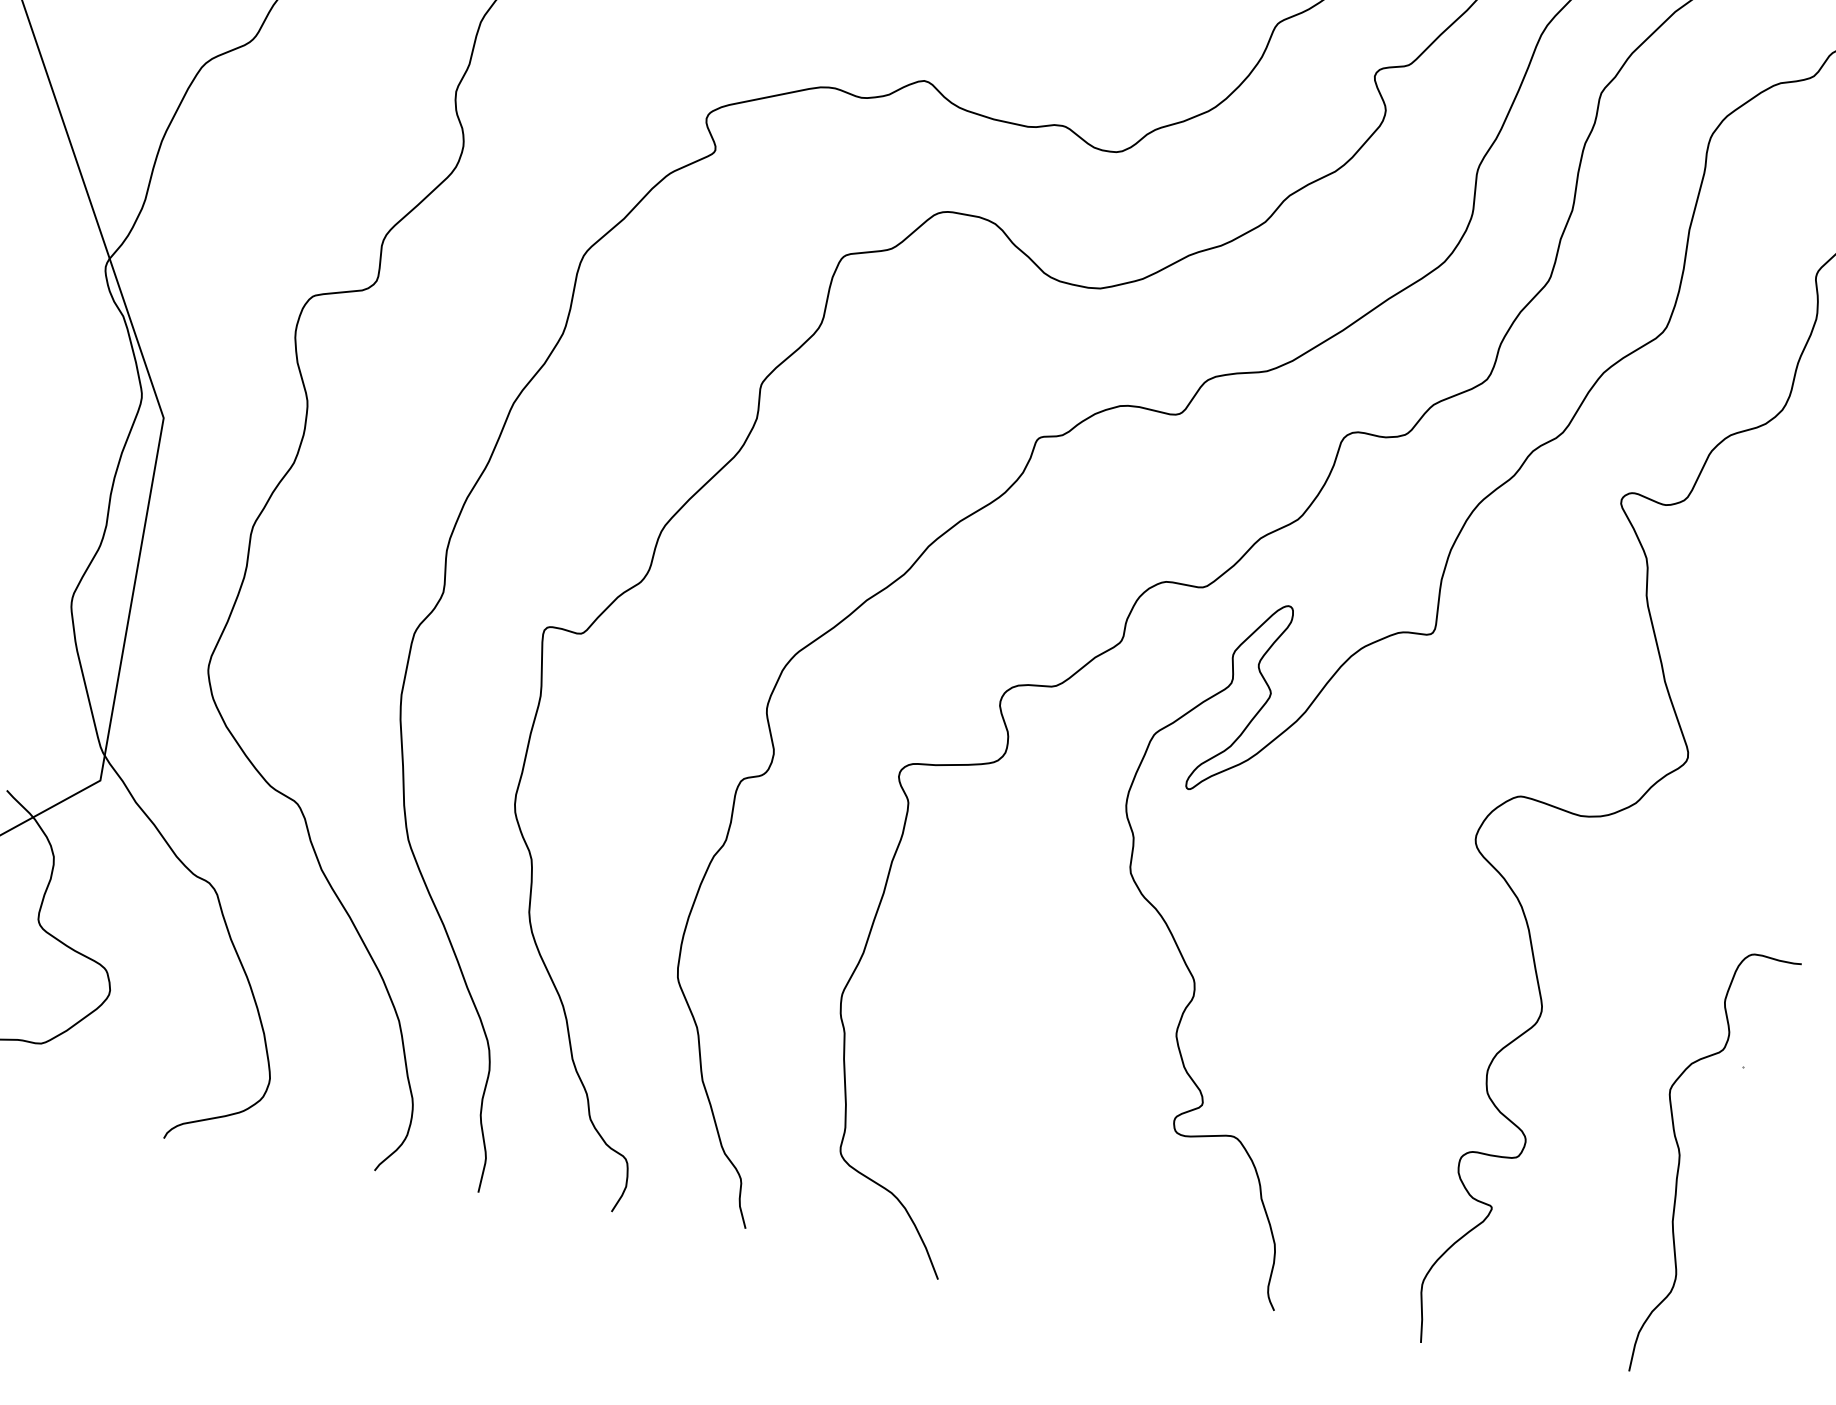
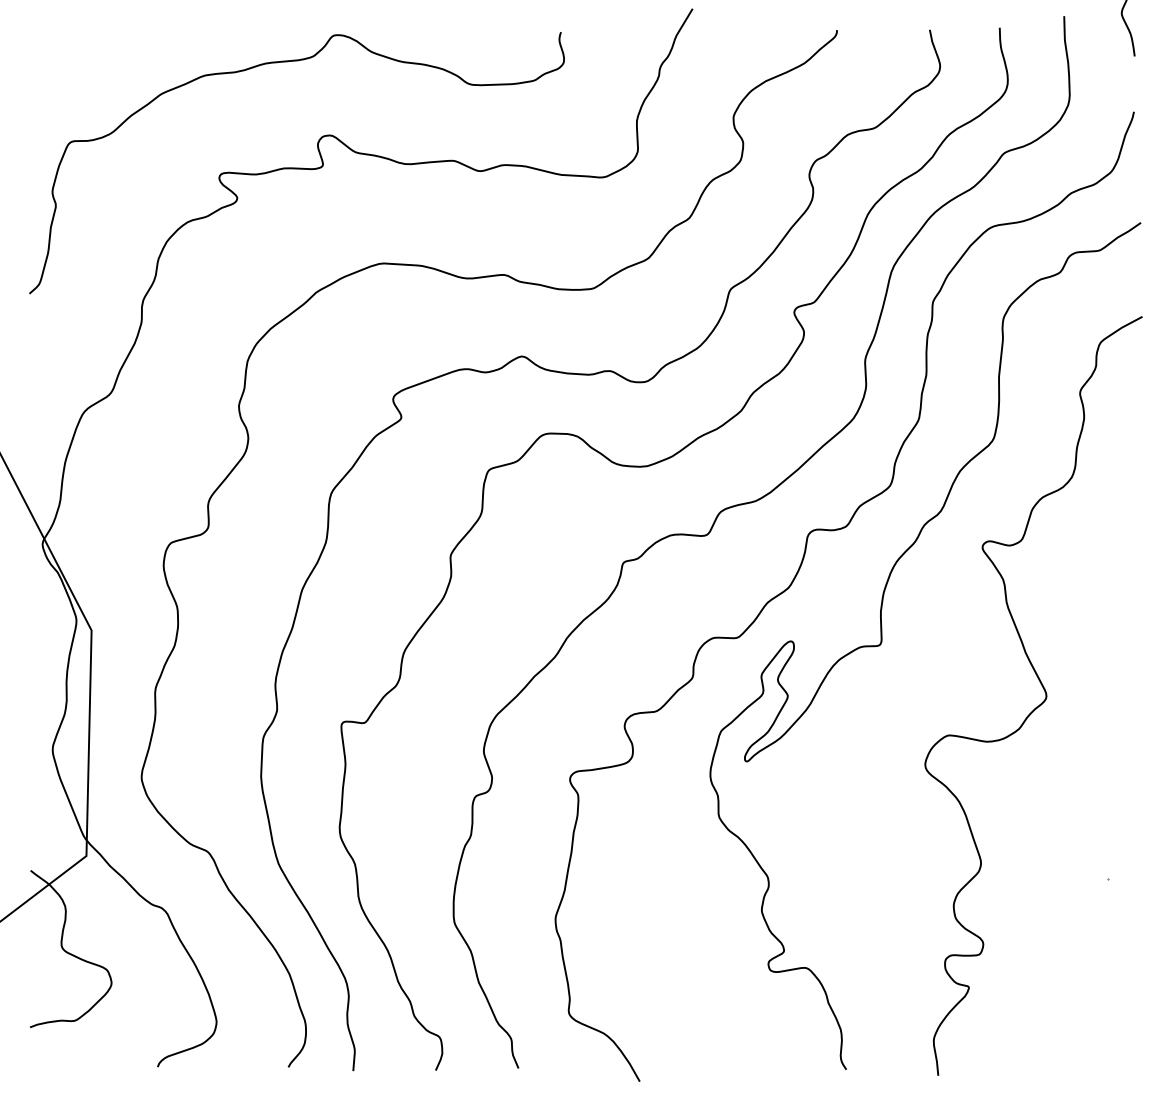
curve: (1681, 1160) -> (1079, 941), removed

